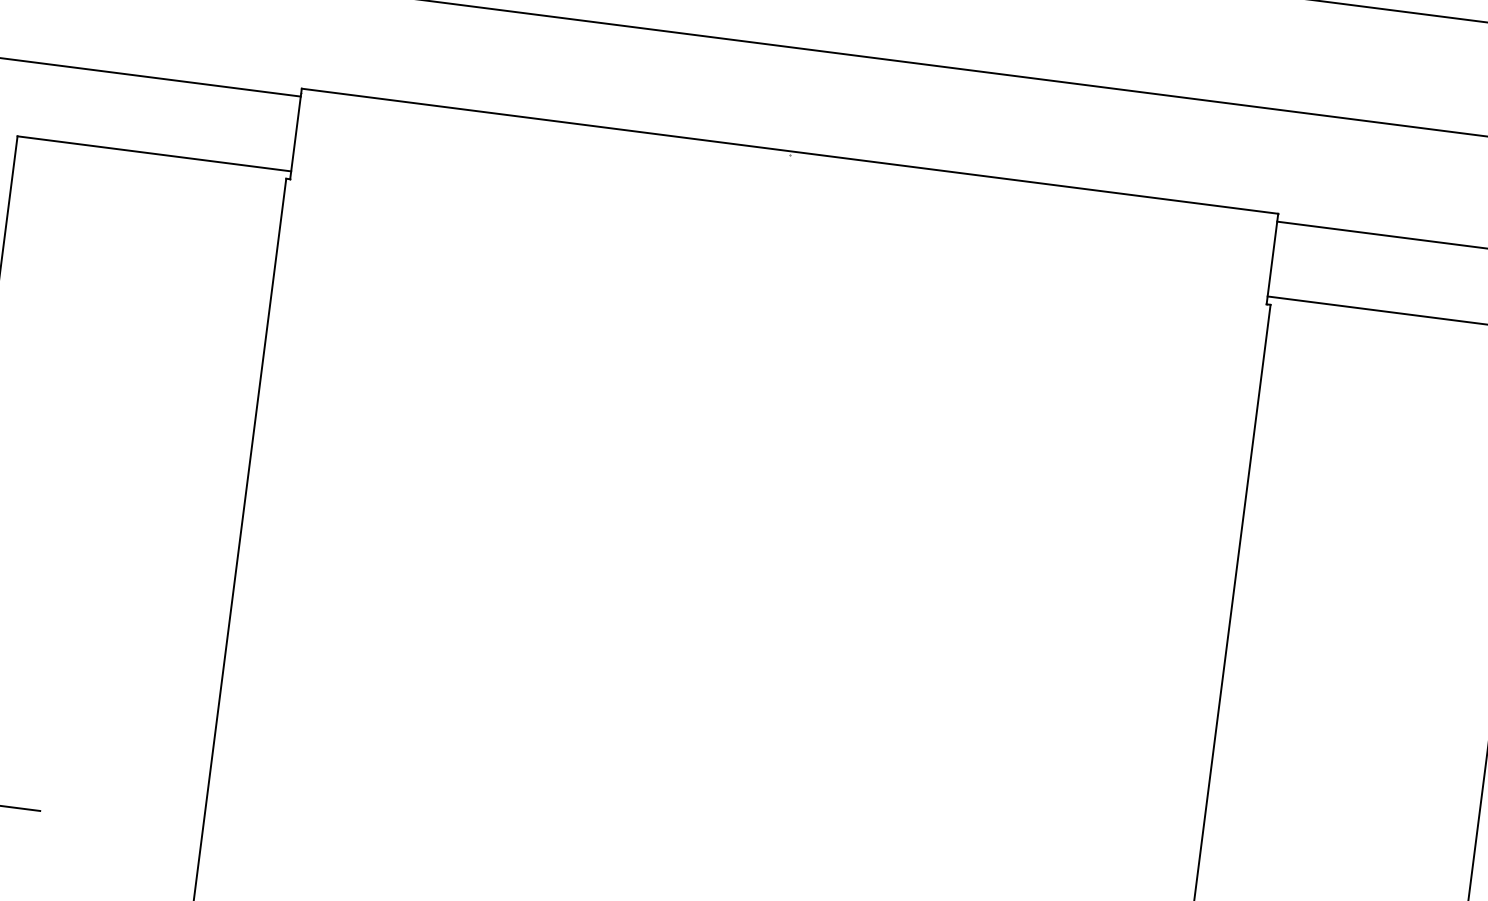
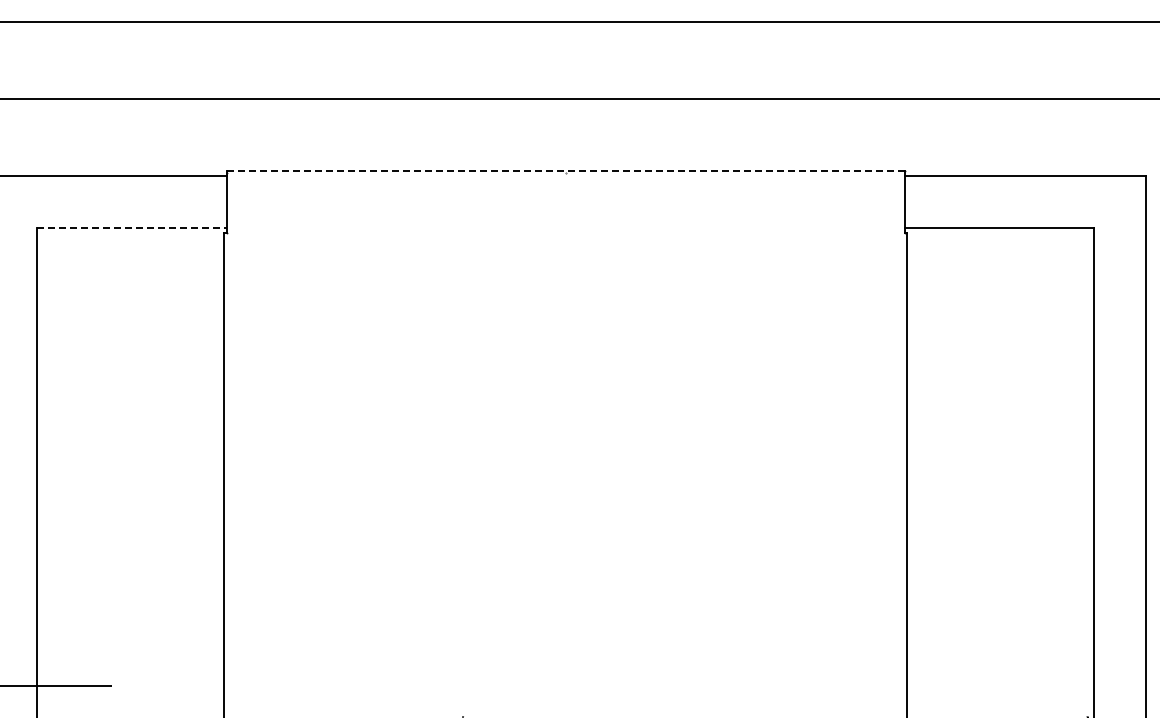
line: (789, 151) -> (565, 170), solid -> dashed
line: (154, 153) -> (132, 227), solid -> dashed

